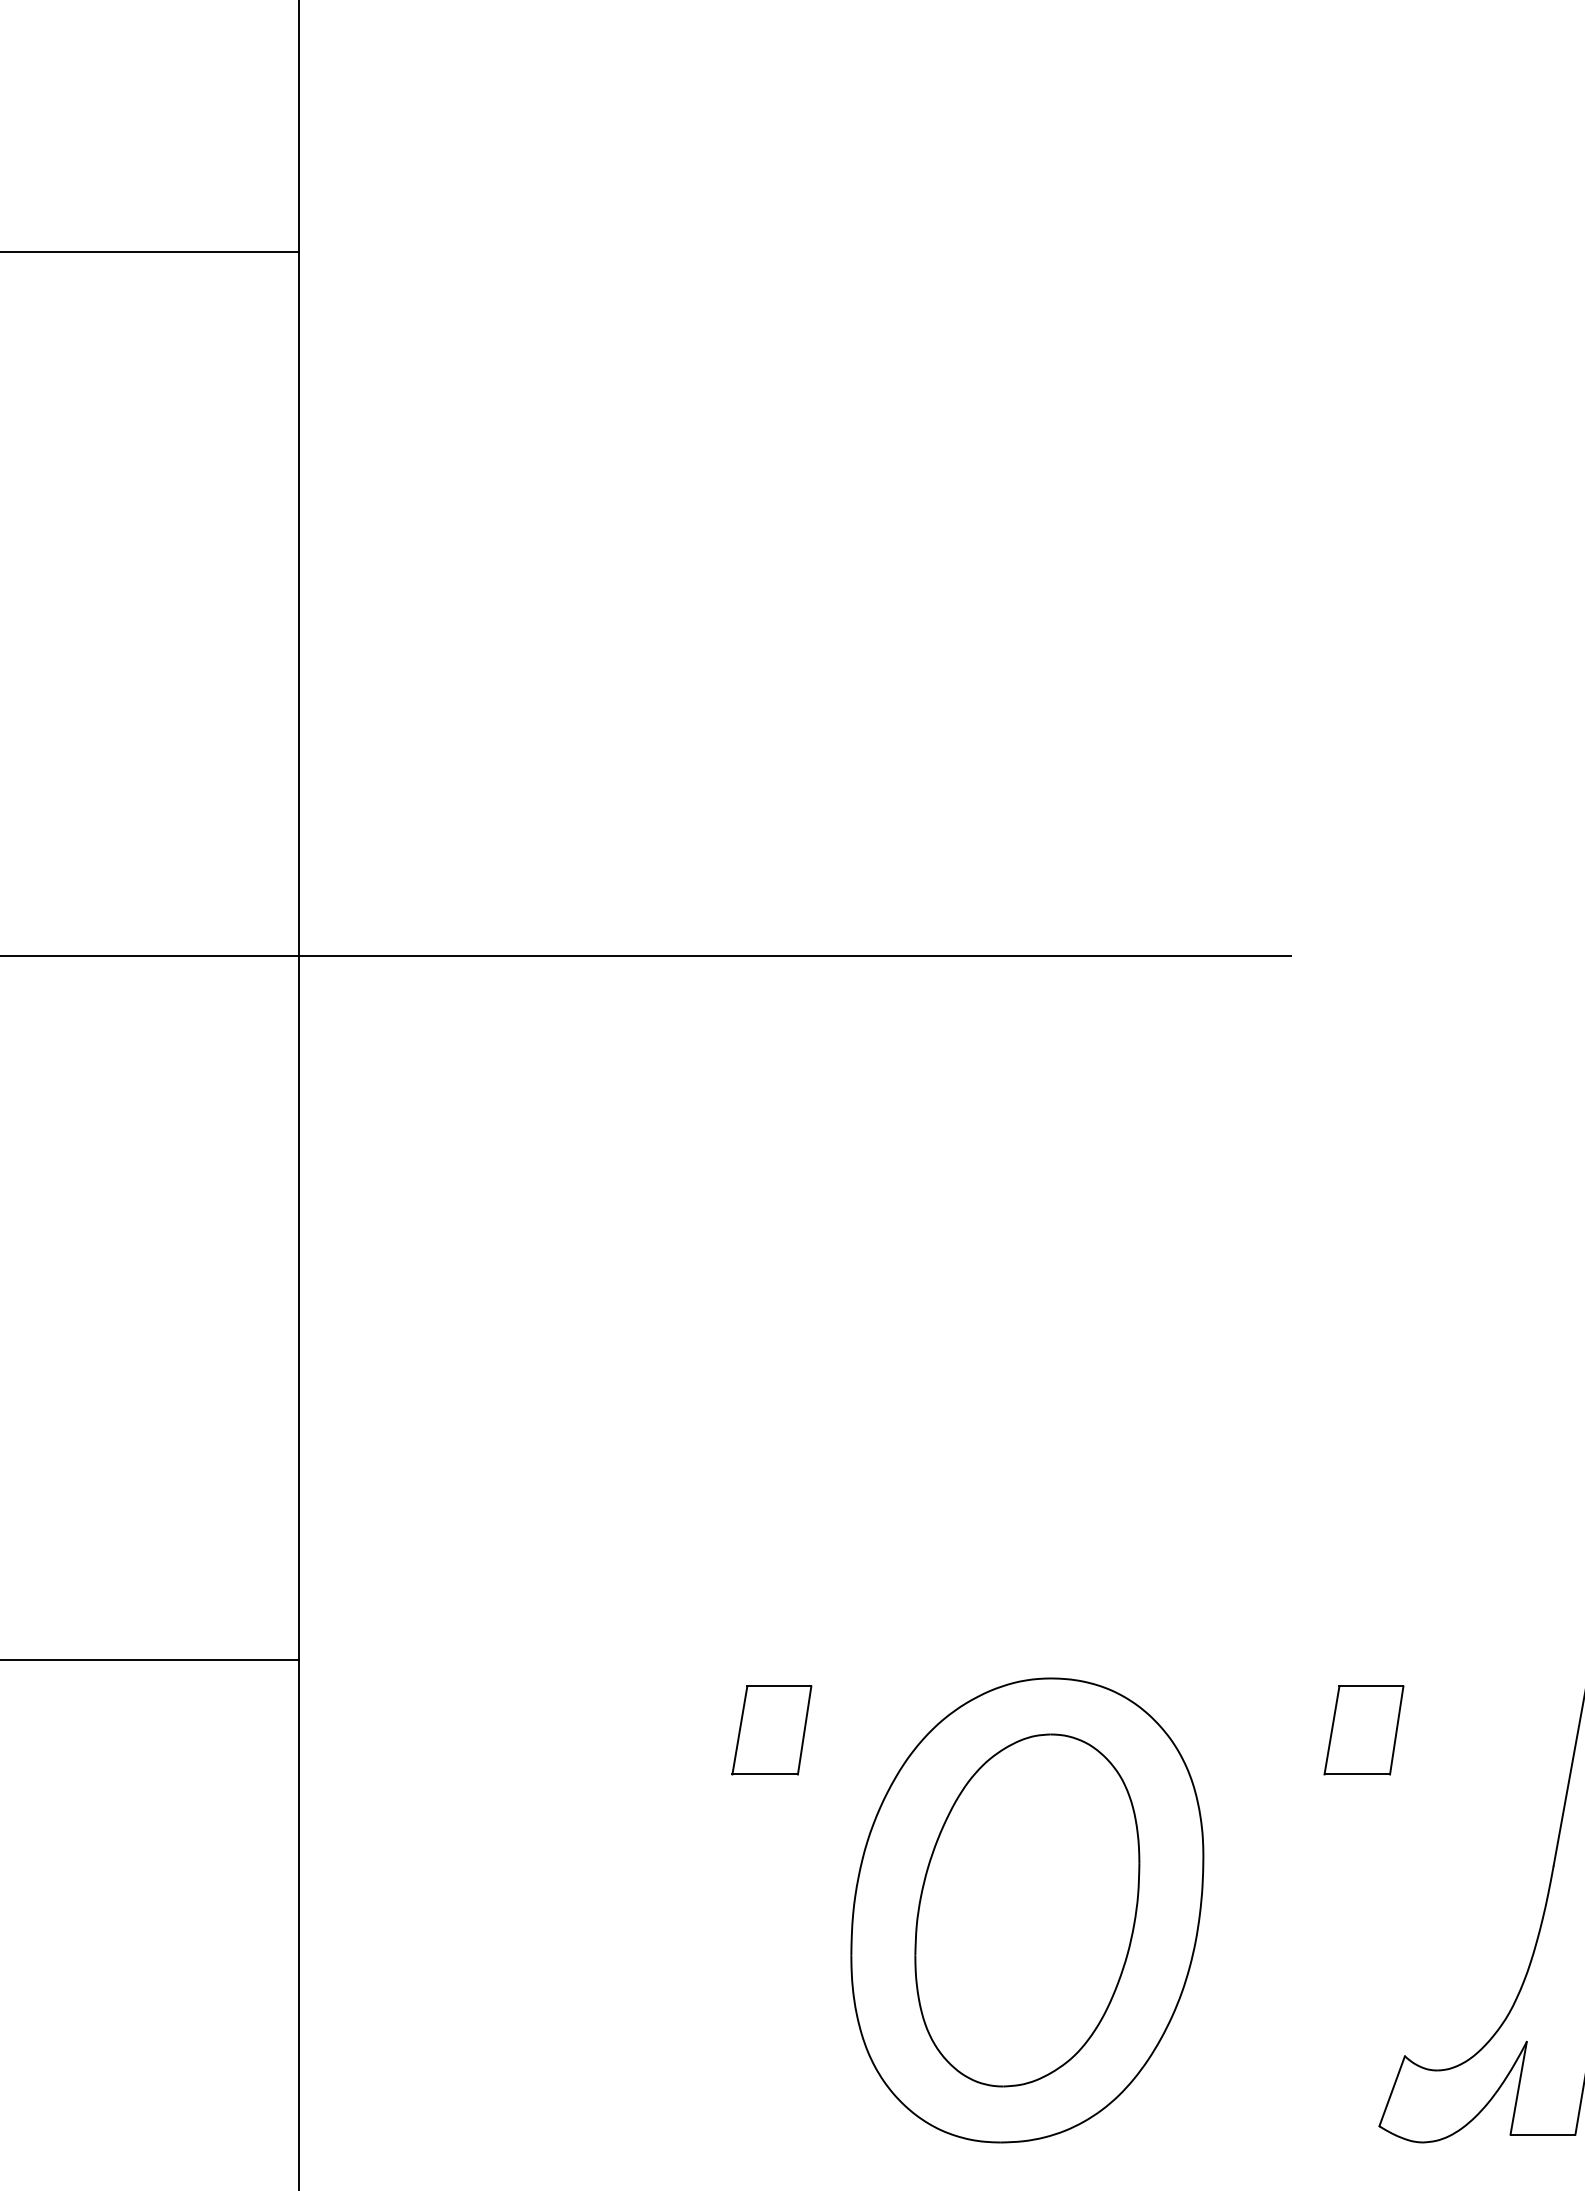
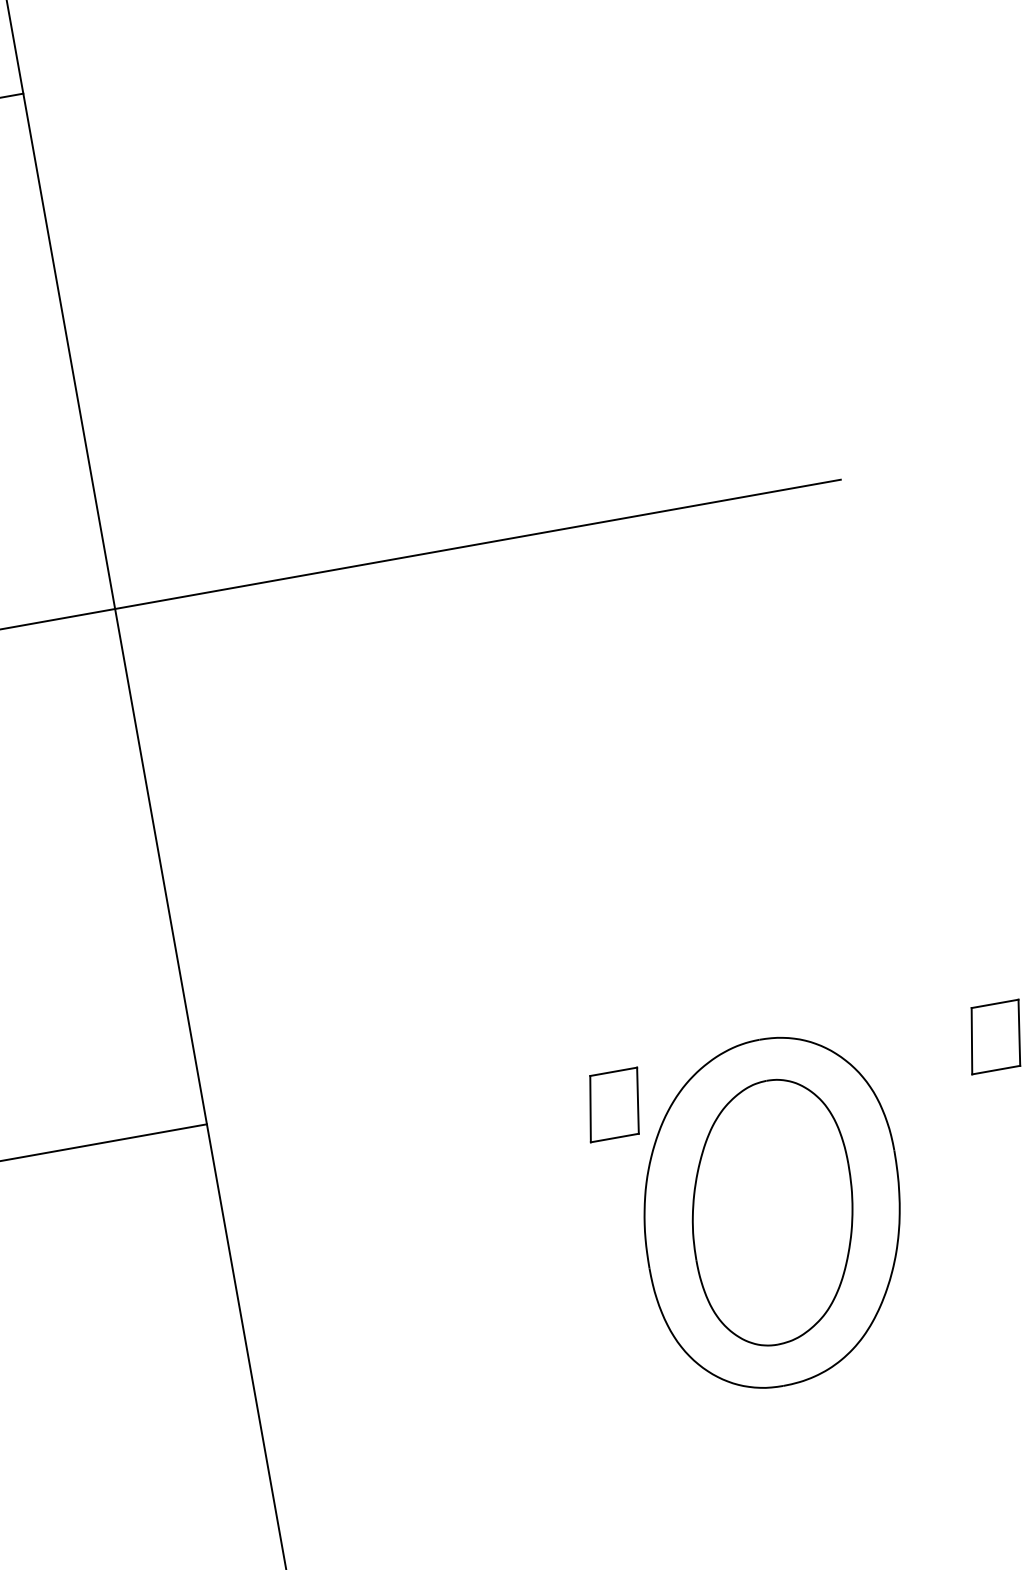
part: (771, 1730) -> (613, 1105), moved

